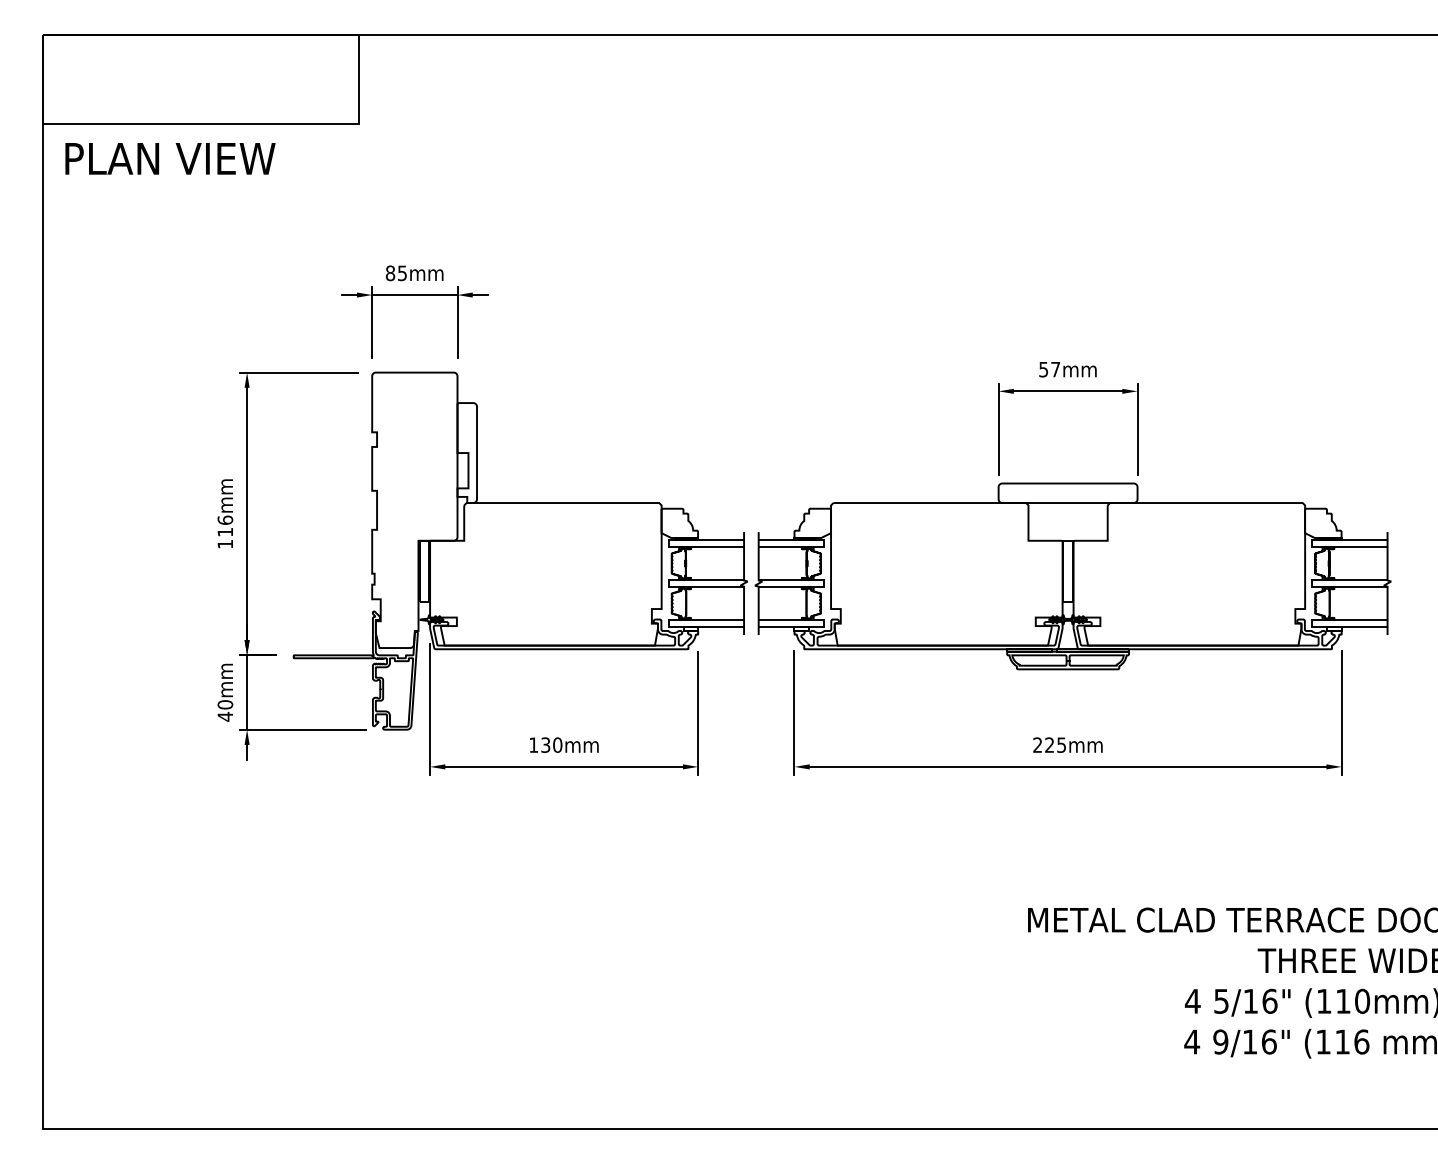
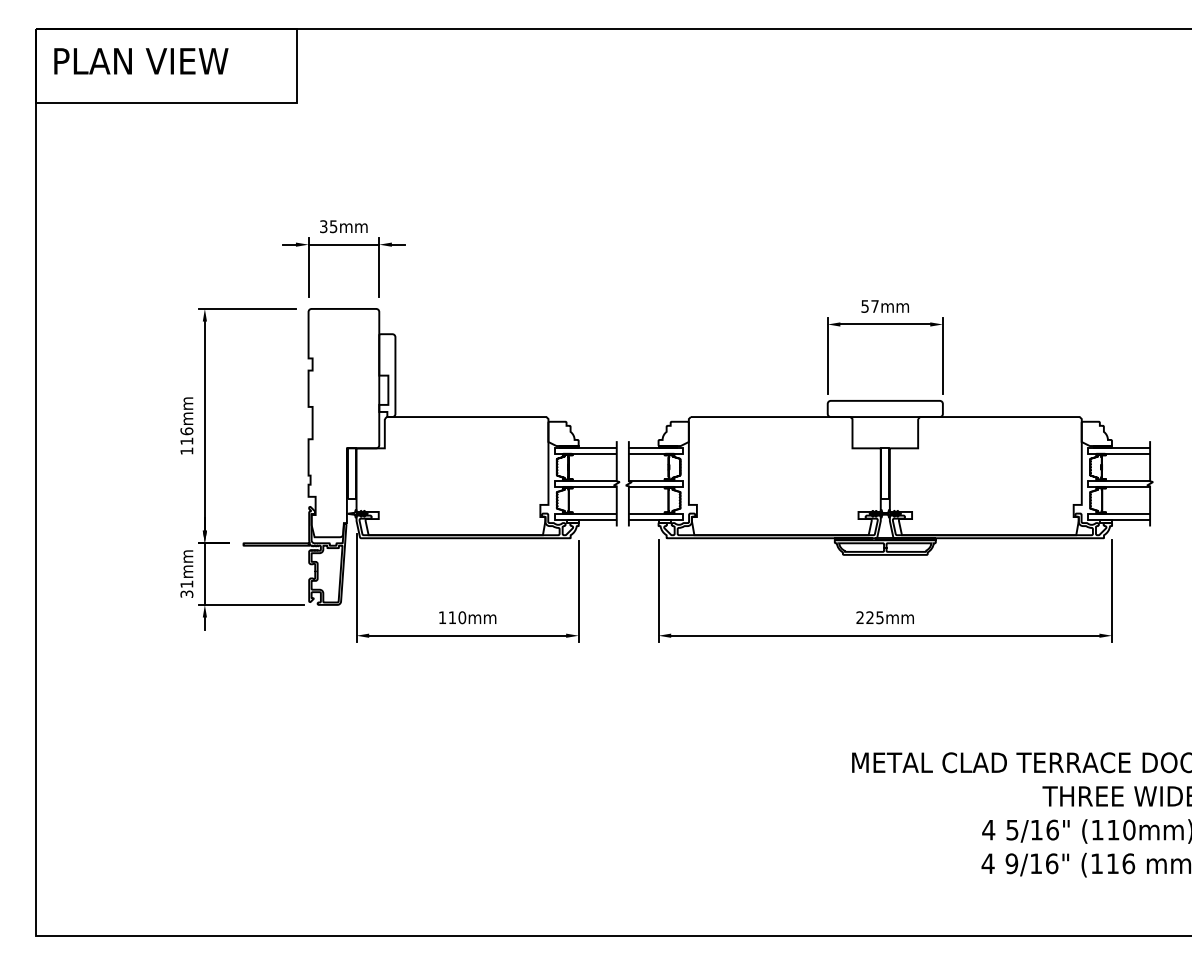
text: (170, 158) -> (141, 61), moved
text: (390, 273) -> (323, 226), 85mm -> 35mm
text: (225, 710) -> (186, 589), 40mm -> 31mm
text: (545, 744) -> (452, 617), 130mm -> 110mm

